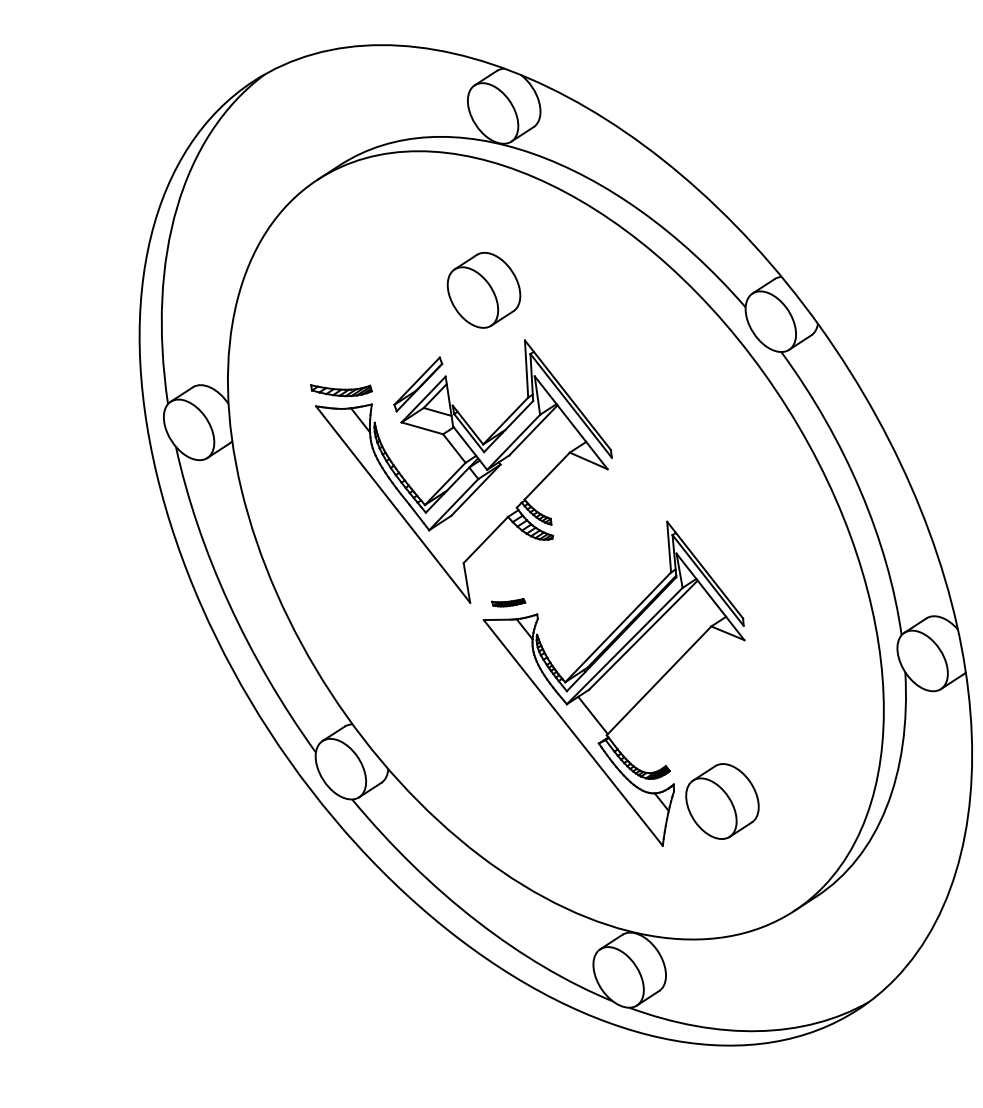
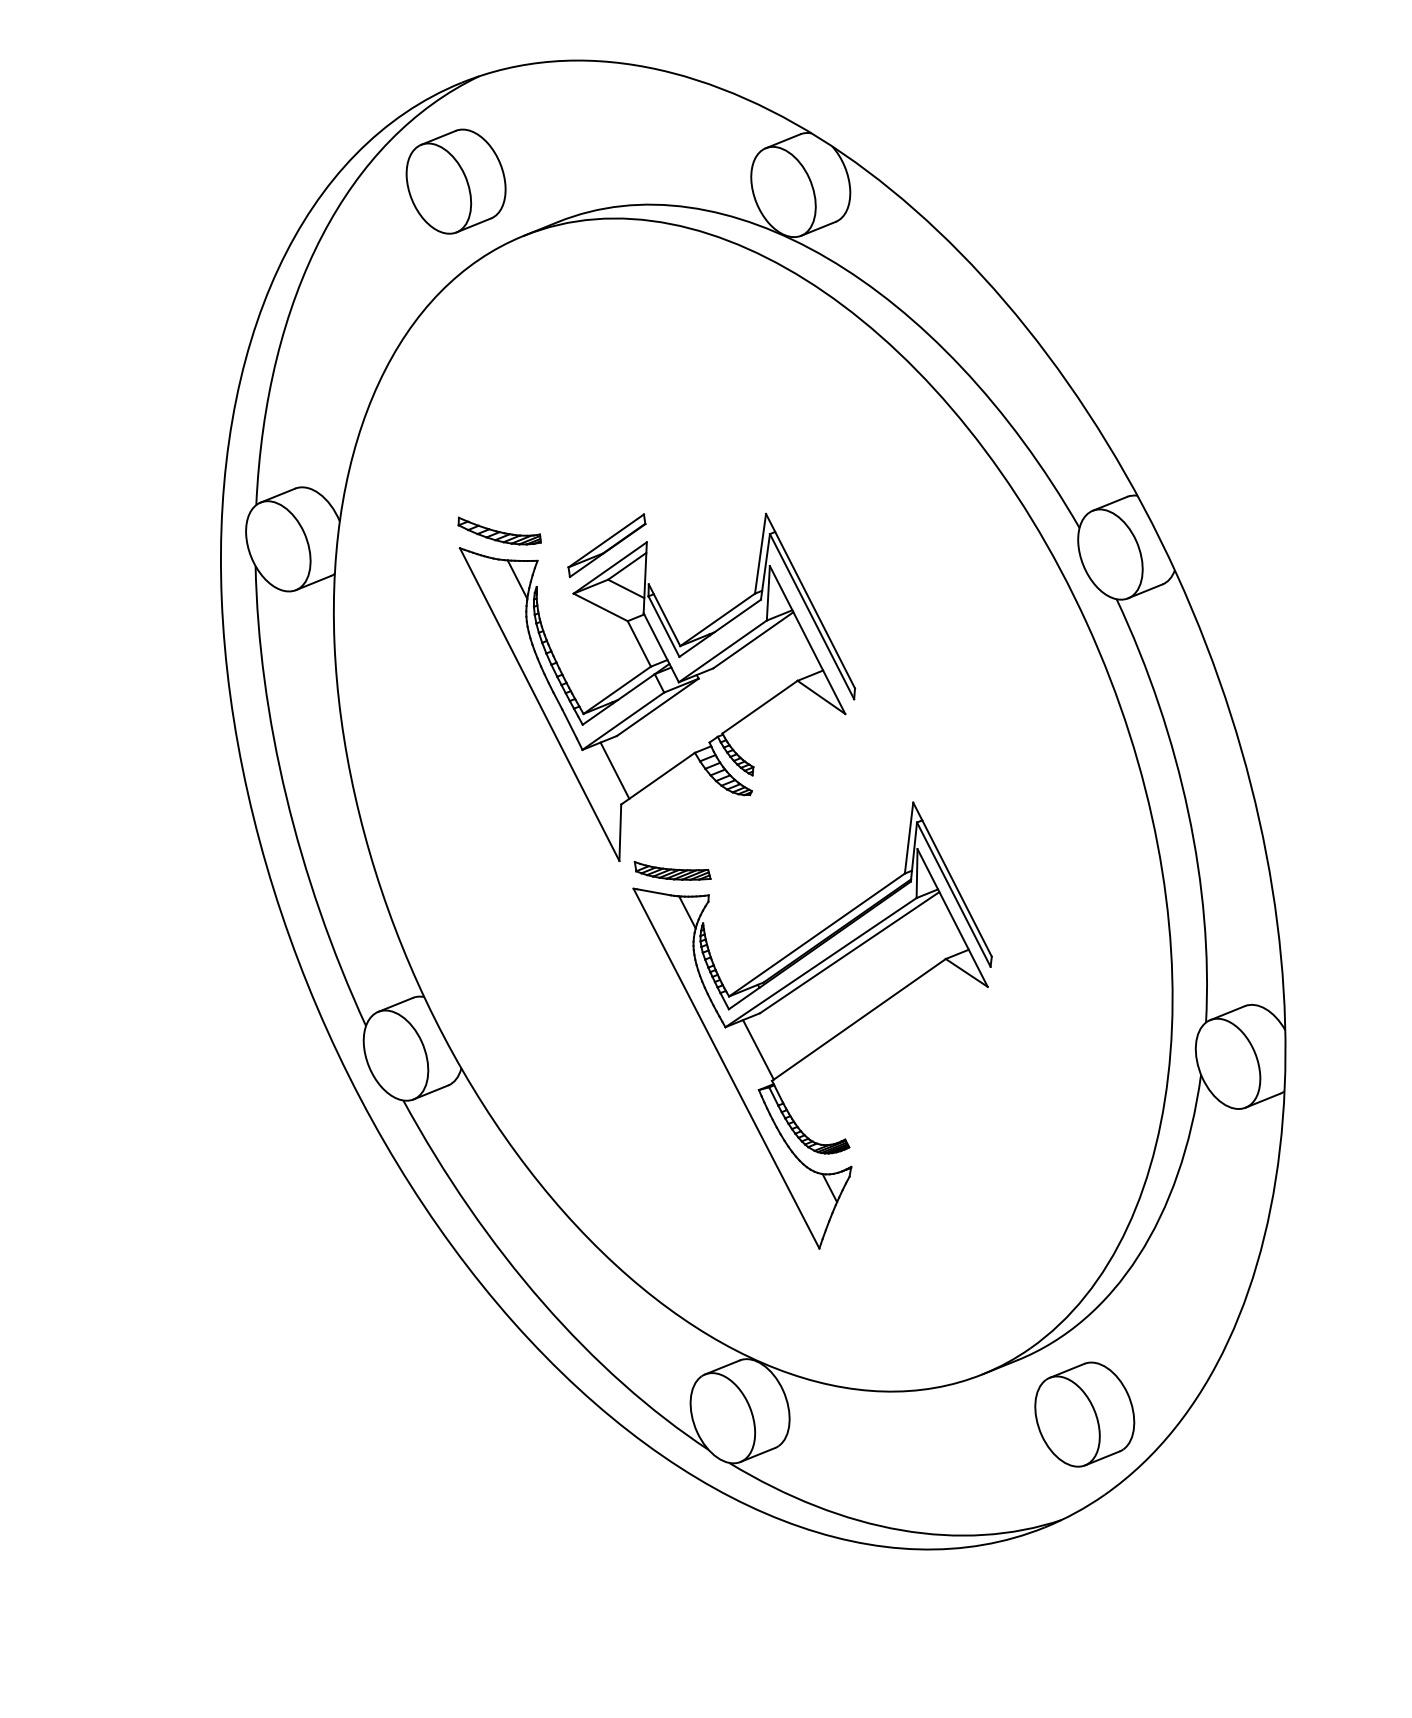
part: (483, 290) -> (455, 181), moved
line: (454, 540) -> (614, 770), added
part: (508, 602) -> (672, 870), size x1.67
part: (722, 801) -> (1084, 1414), moved

